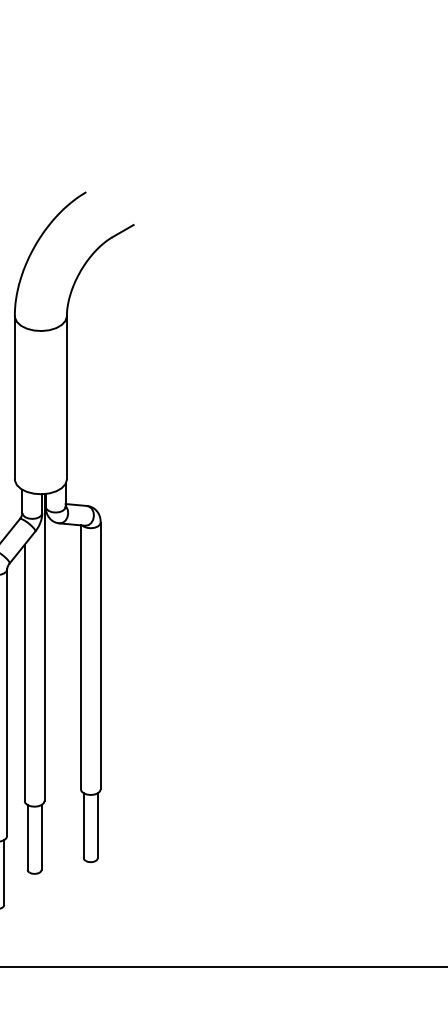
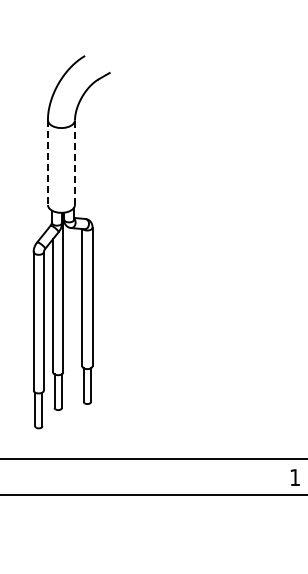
line: (67, 397) -> (75, 162), solid -> dashed
line: (13, 399) -> (47, 163), solid -> dashed

